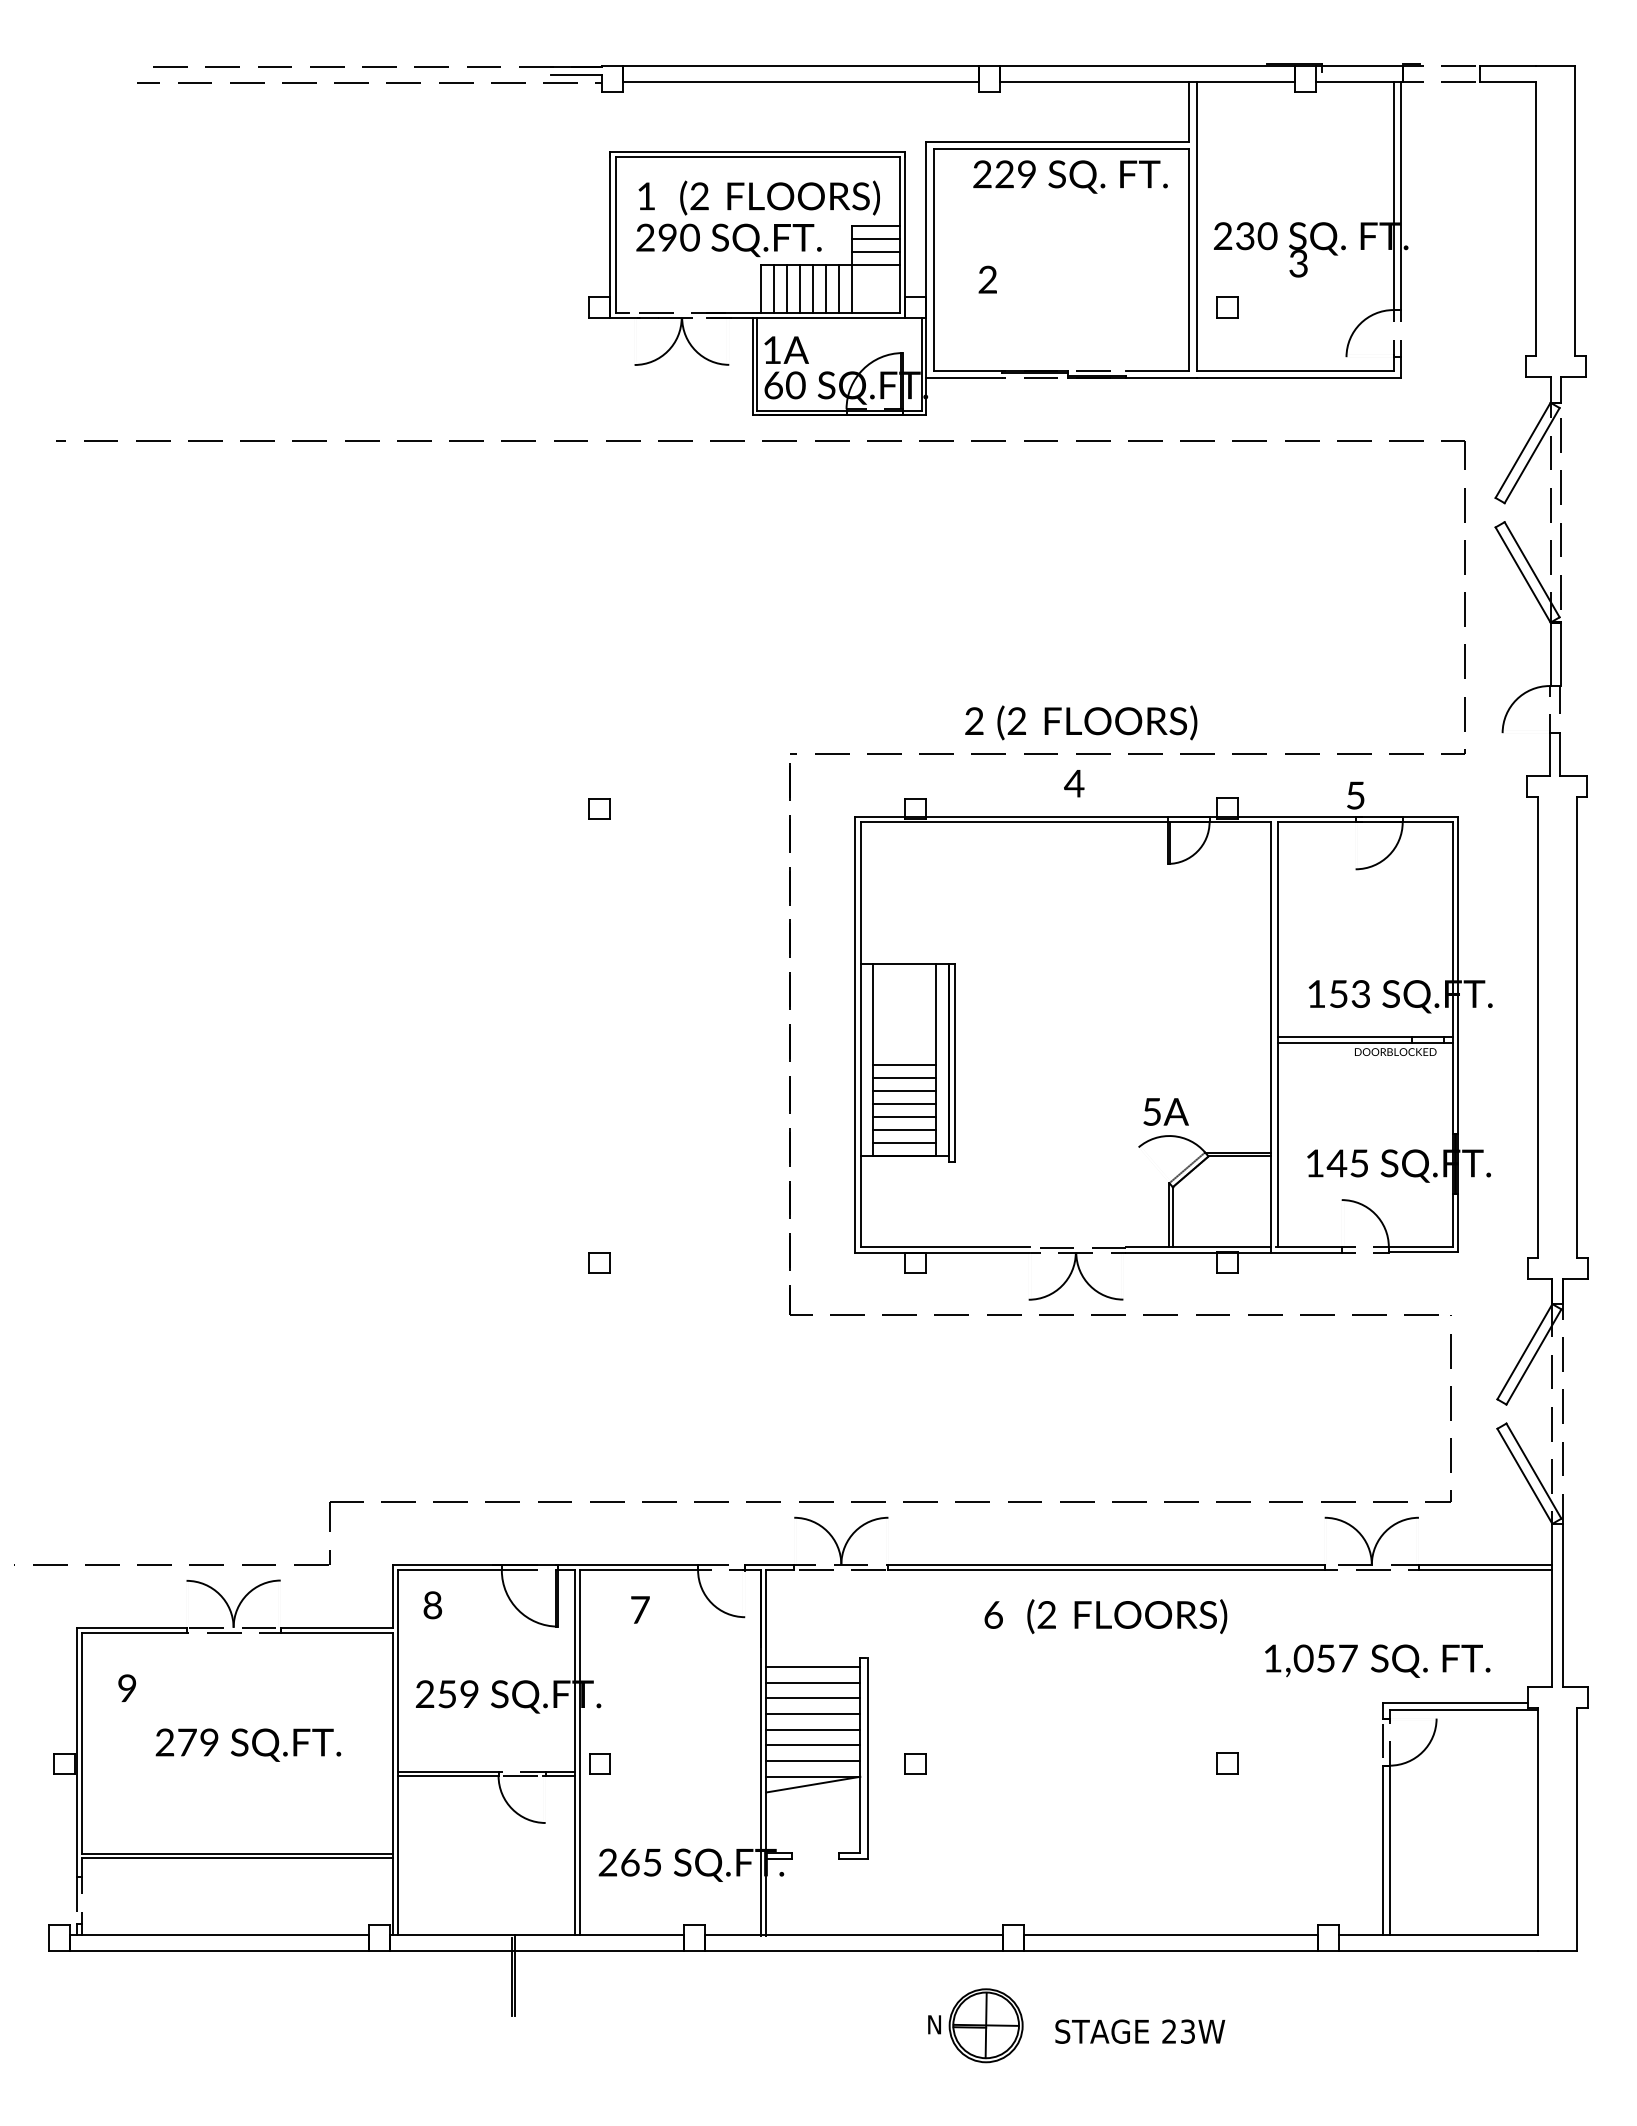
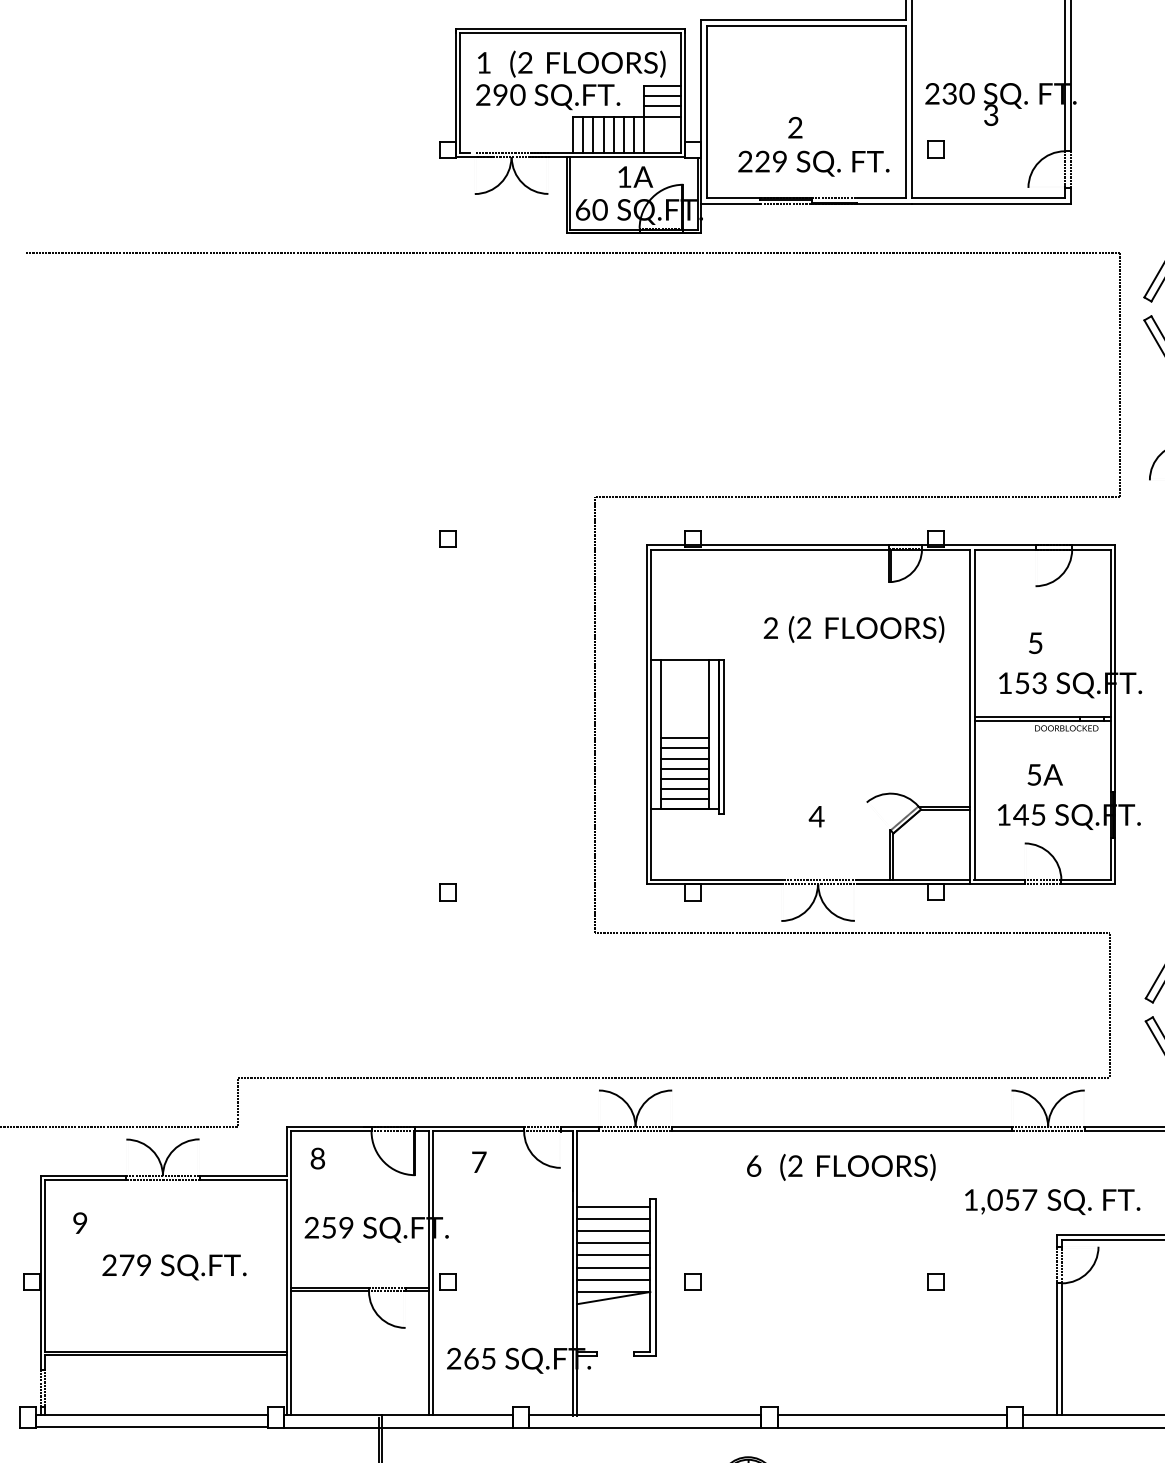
text: (1070, 176) -> (813, 163), moved
text: (987, 279) -> (795, 127), moved
text: (786, 349) -> (635, 176), moved
text: (1081, 722) -> (854, 629), moved
text: (1074, 783) -> (816, 816), moved
text: (1355, 795) -> (1035, 643), moved
text: (1165, 1111) -> (1044, 774), moved

